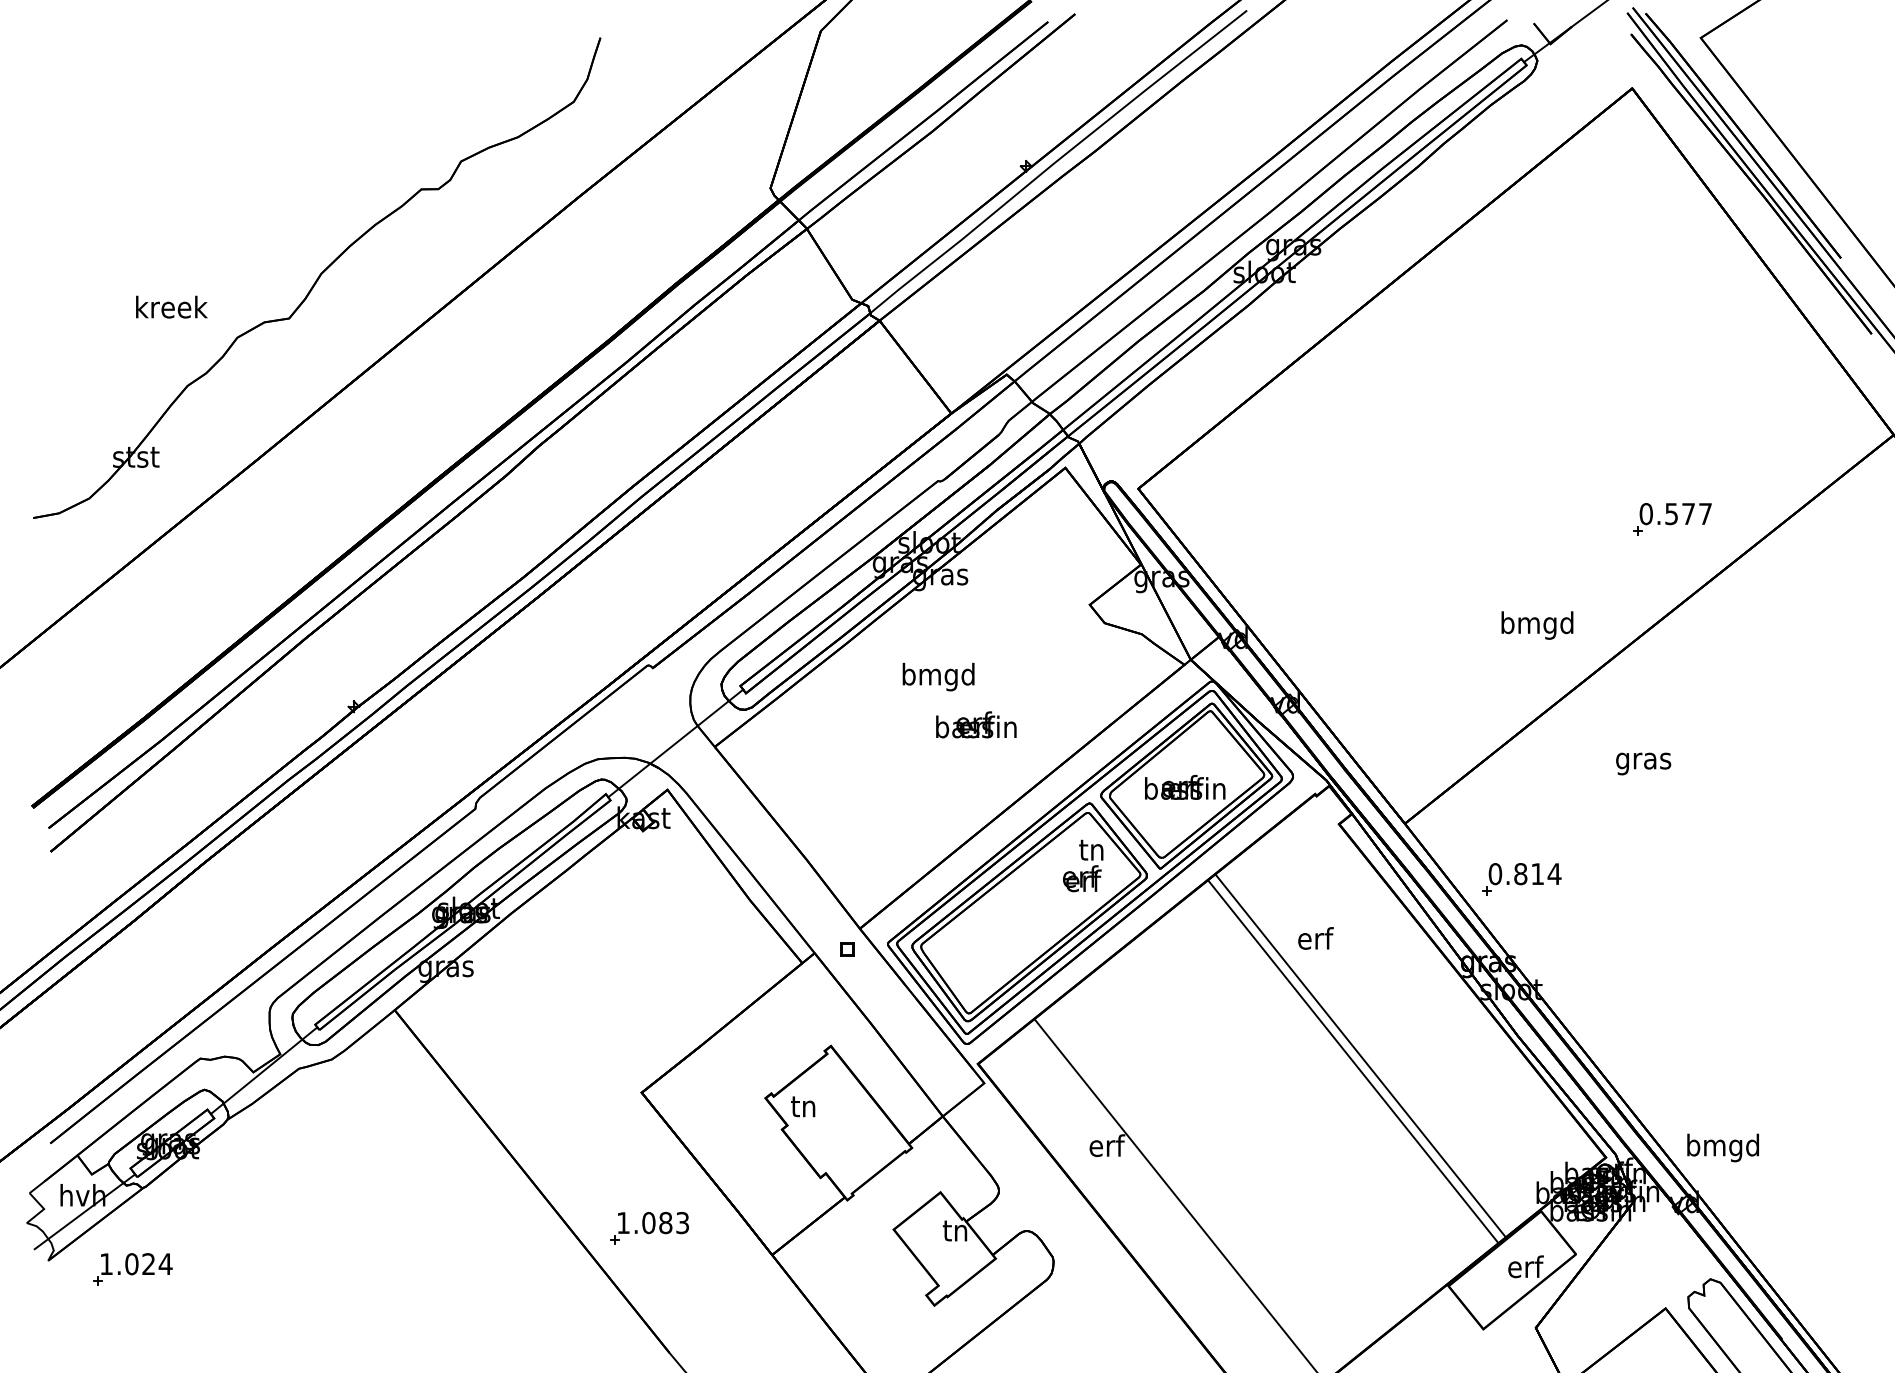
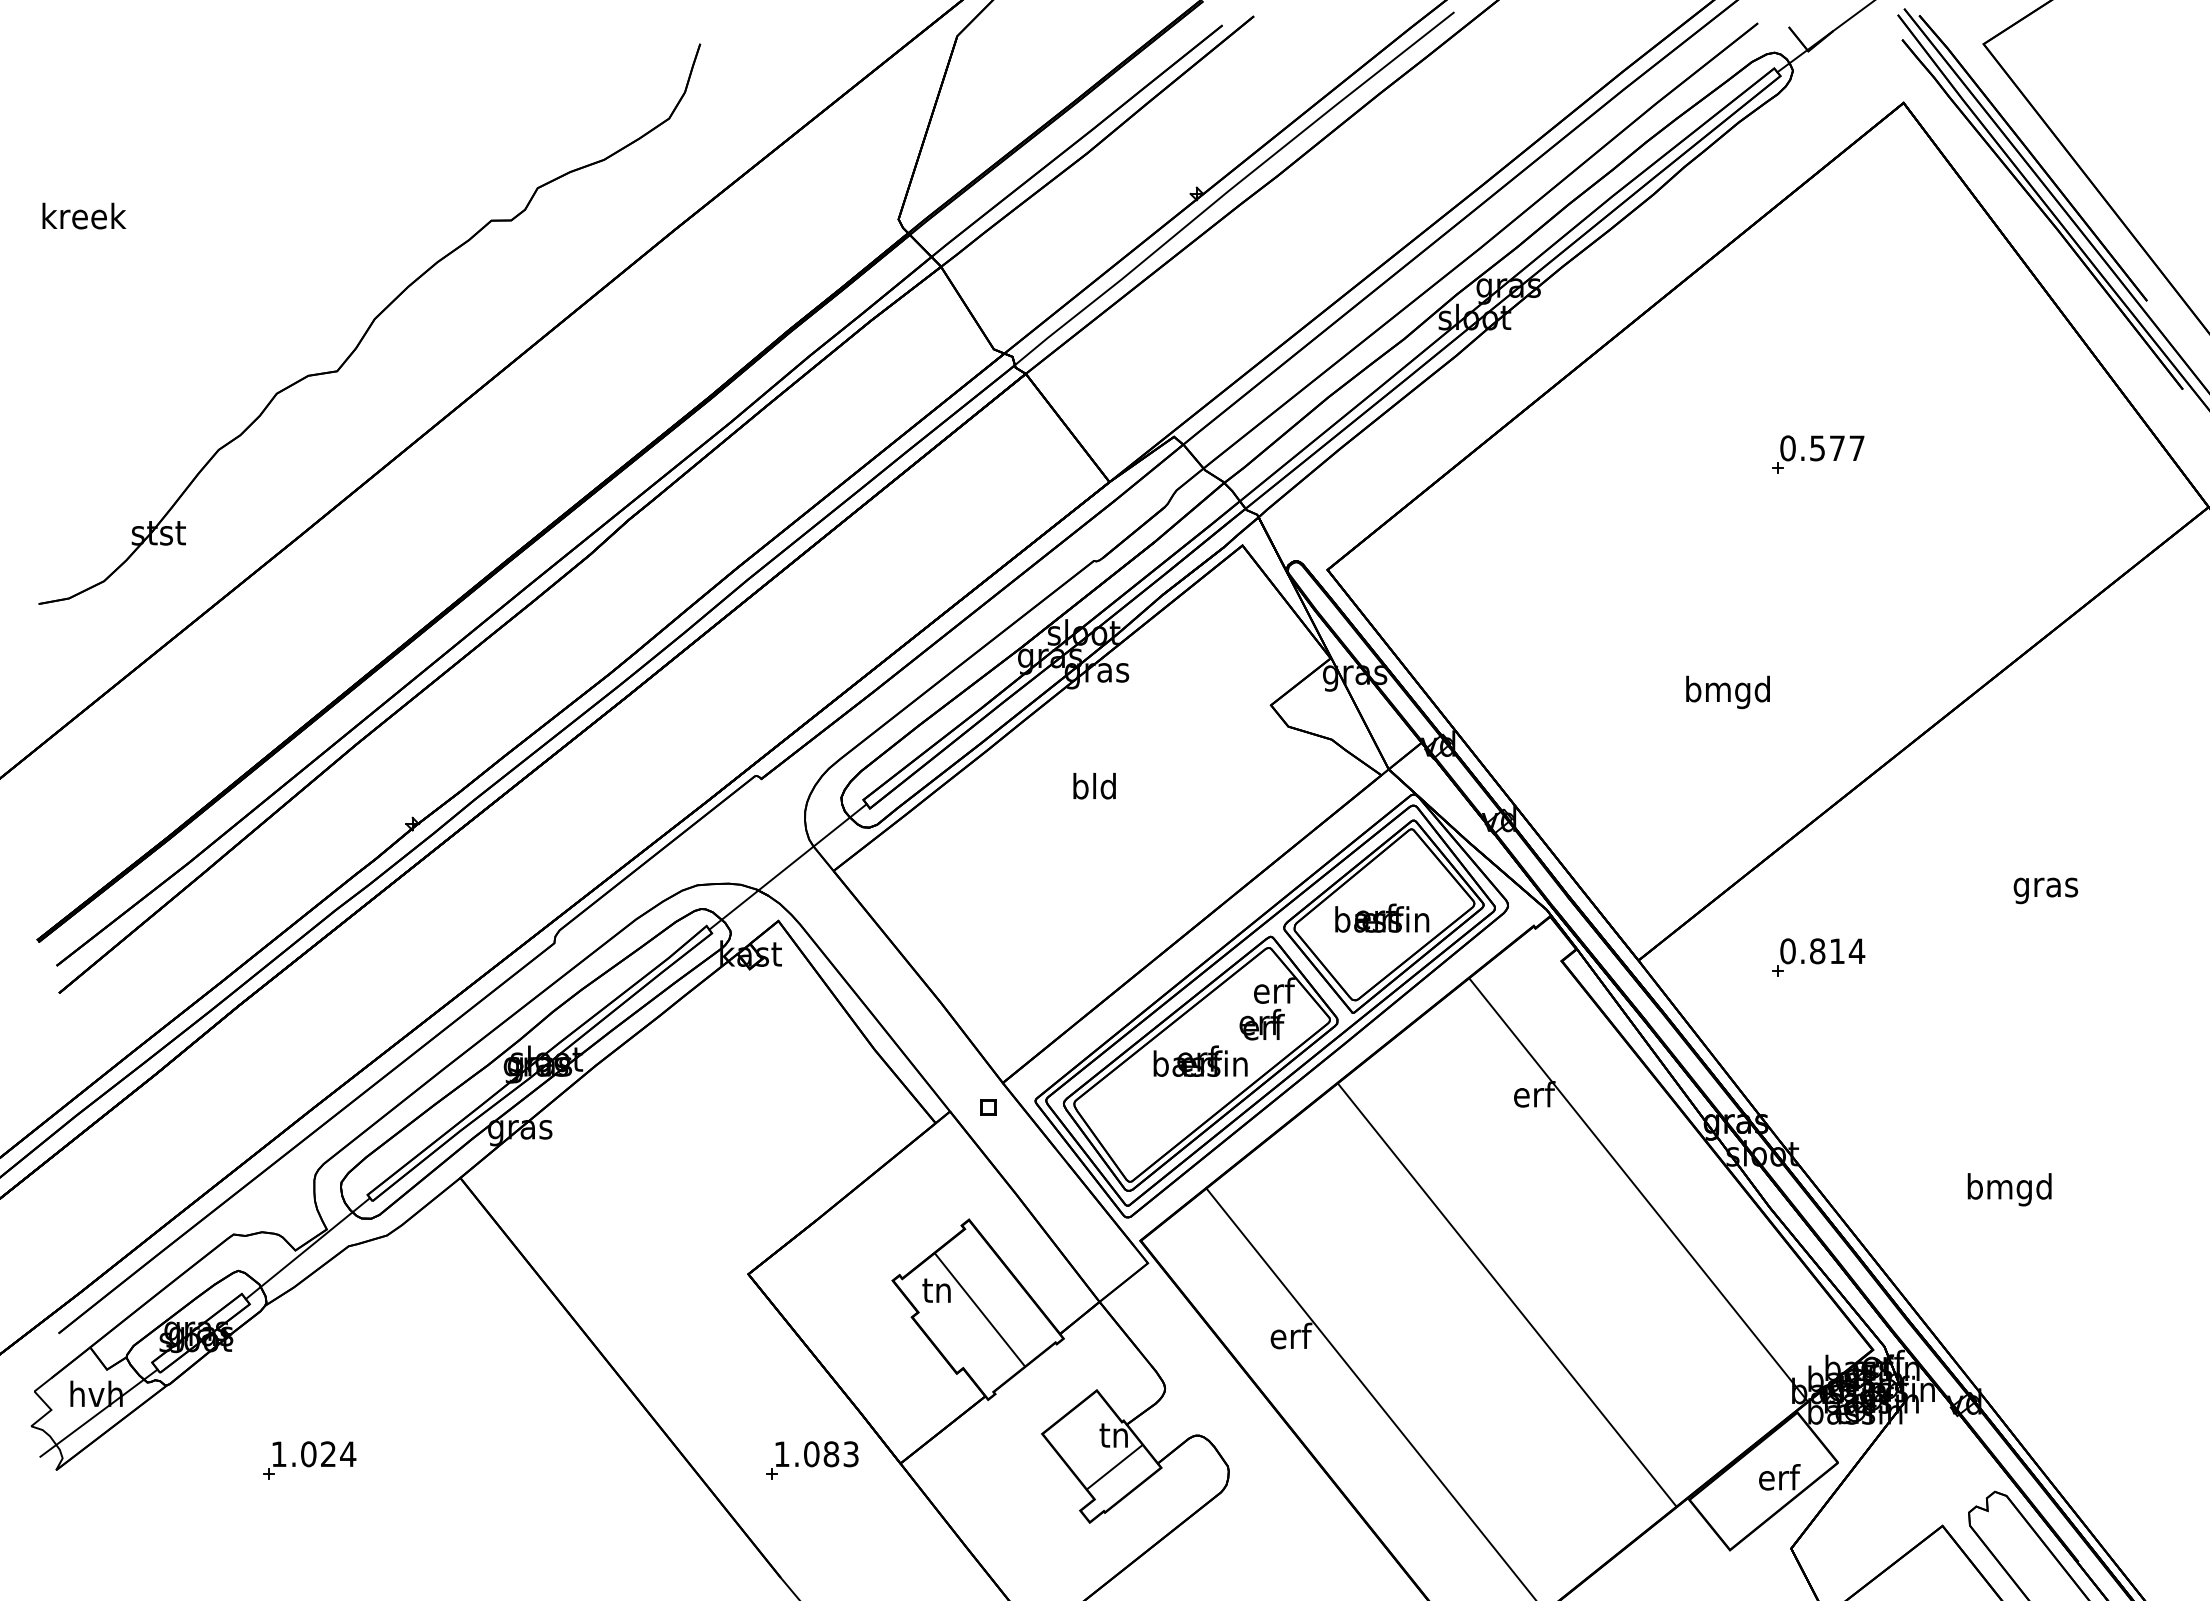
text: (171, 306) -> (84, 215), moved
part: (1672, 519) -> (1818, 454), moved
text: (1536, 625) -> (1727, 692), moved
text: (938, 677) -> (1094, 789), bmgd -> bld
text: (976, 724) -> (1200, 1060), moved
text: (1643, 763) -> (2045, 890), moved
text: (1092, 849) -> (1274, 990), tn -> erf
part: (1521, 879) -> (1818, 957), moved
line: (1360, 1055) -> (1638, 1189), moved
line: (1353, 1061) -> (1507, 1294), moved
line: (839, 1122) -> (979, 1309), added
text: (1723, 1147) -> (2009, 1189), moved
part: (649, 1228) -> (812, 1460), moved
line: (955, 1257) -> (1114, 1466), added
part: (132, 1269) -> (309, 1460), moved

